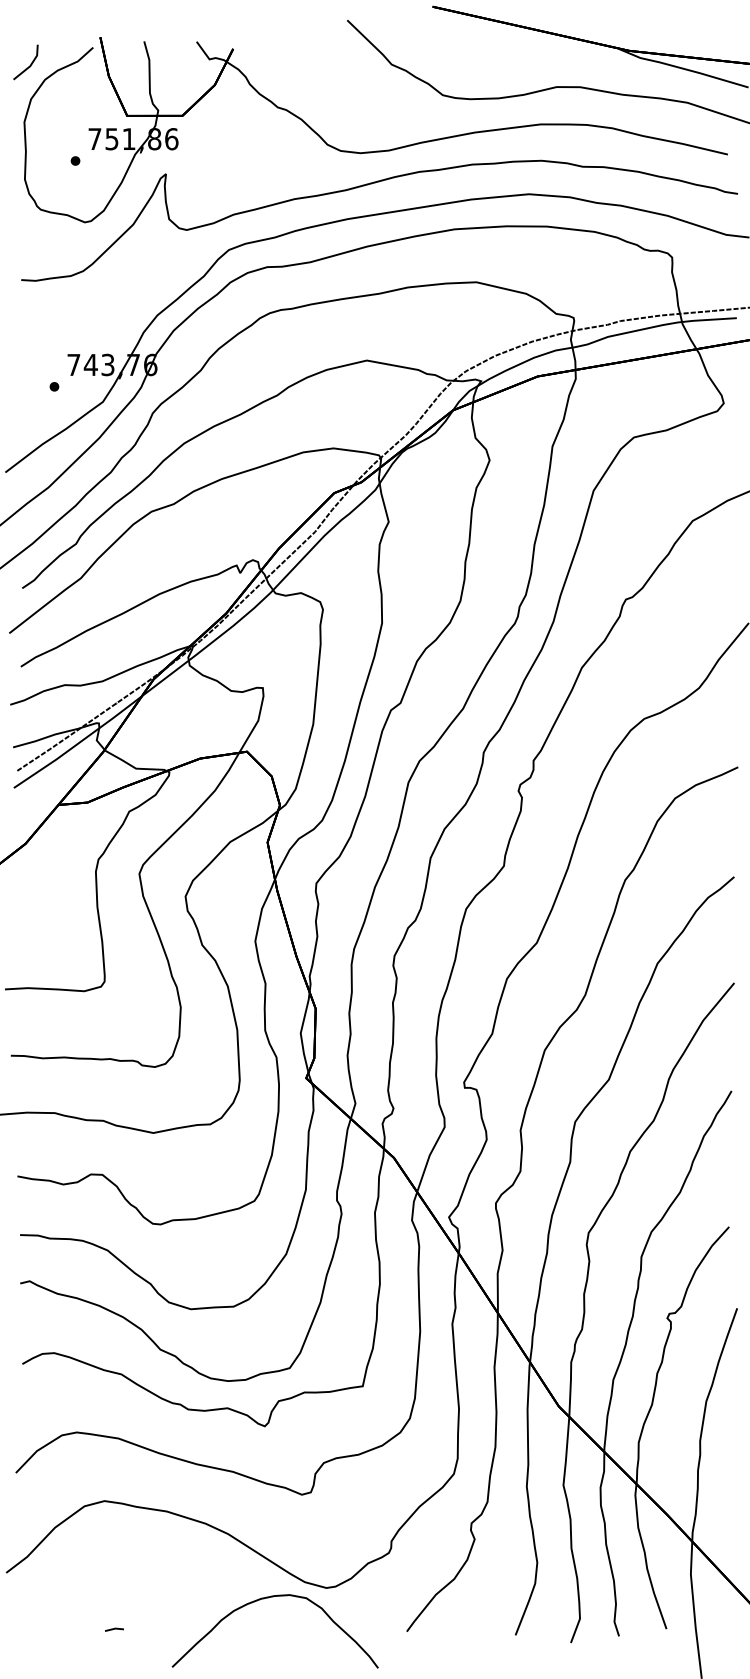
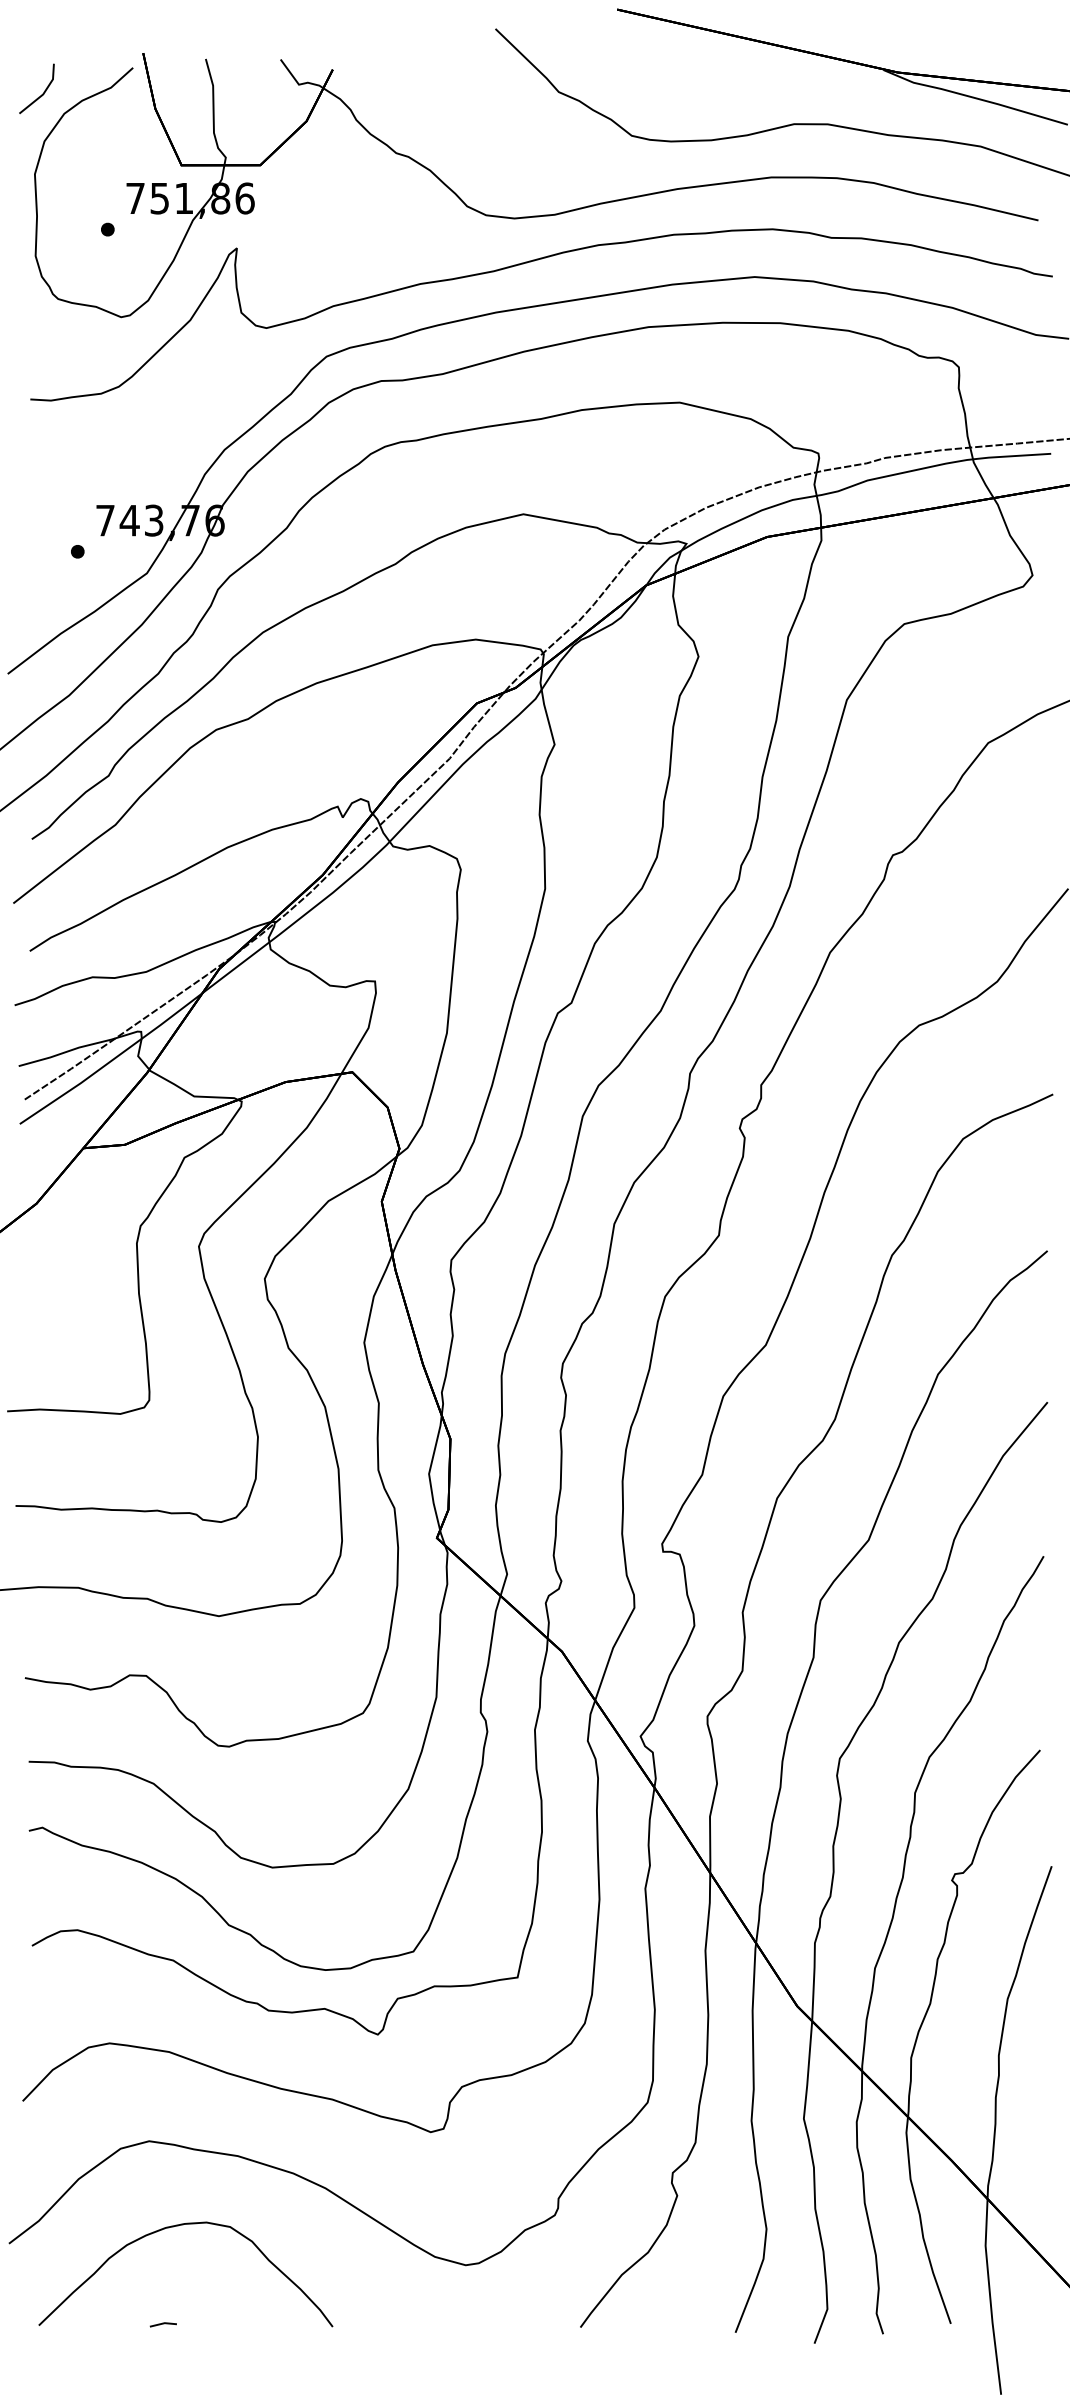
curve: (264, 1599) -> (170, 2228), moved

